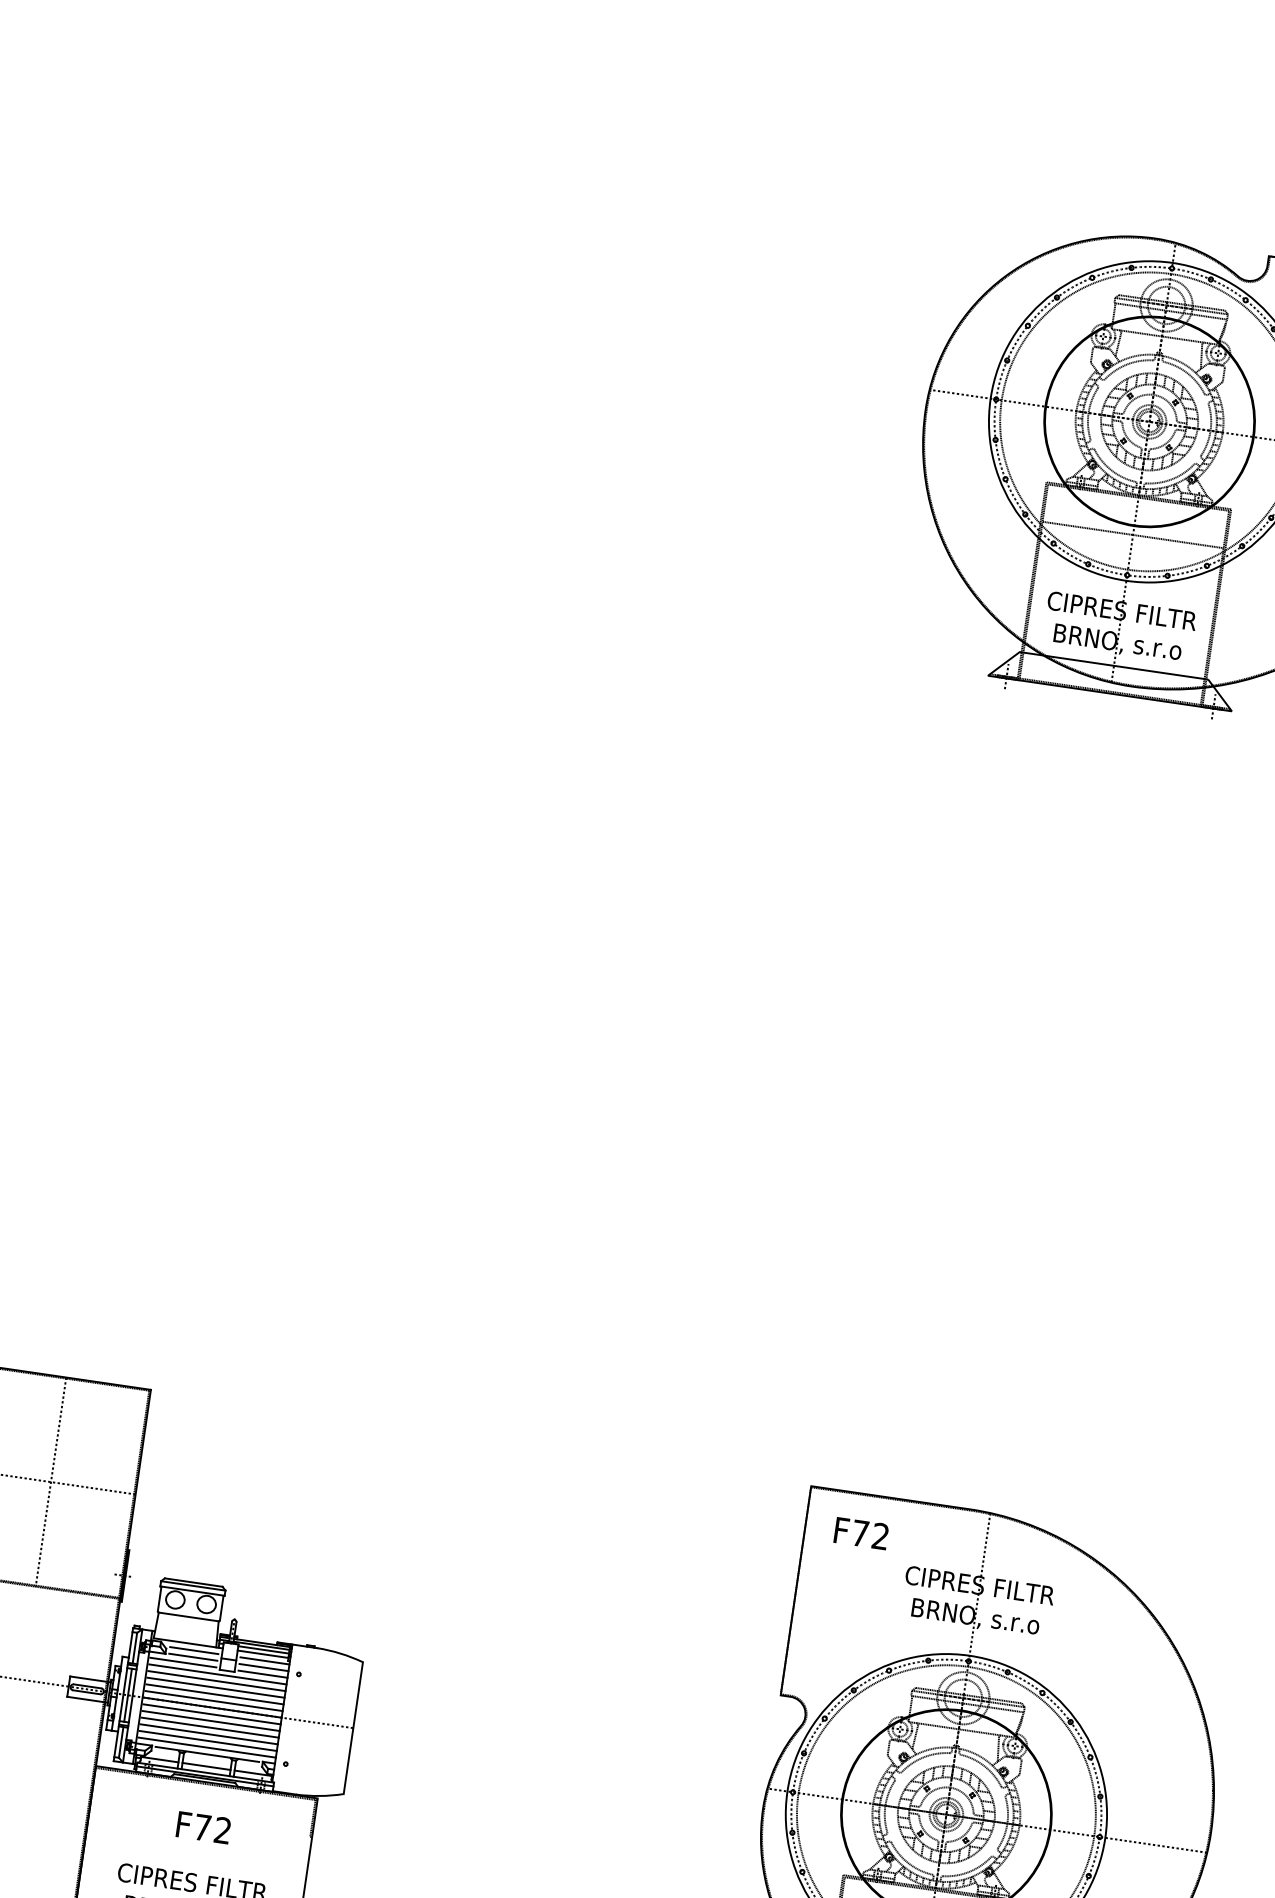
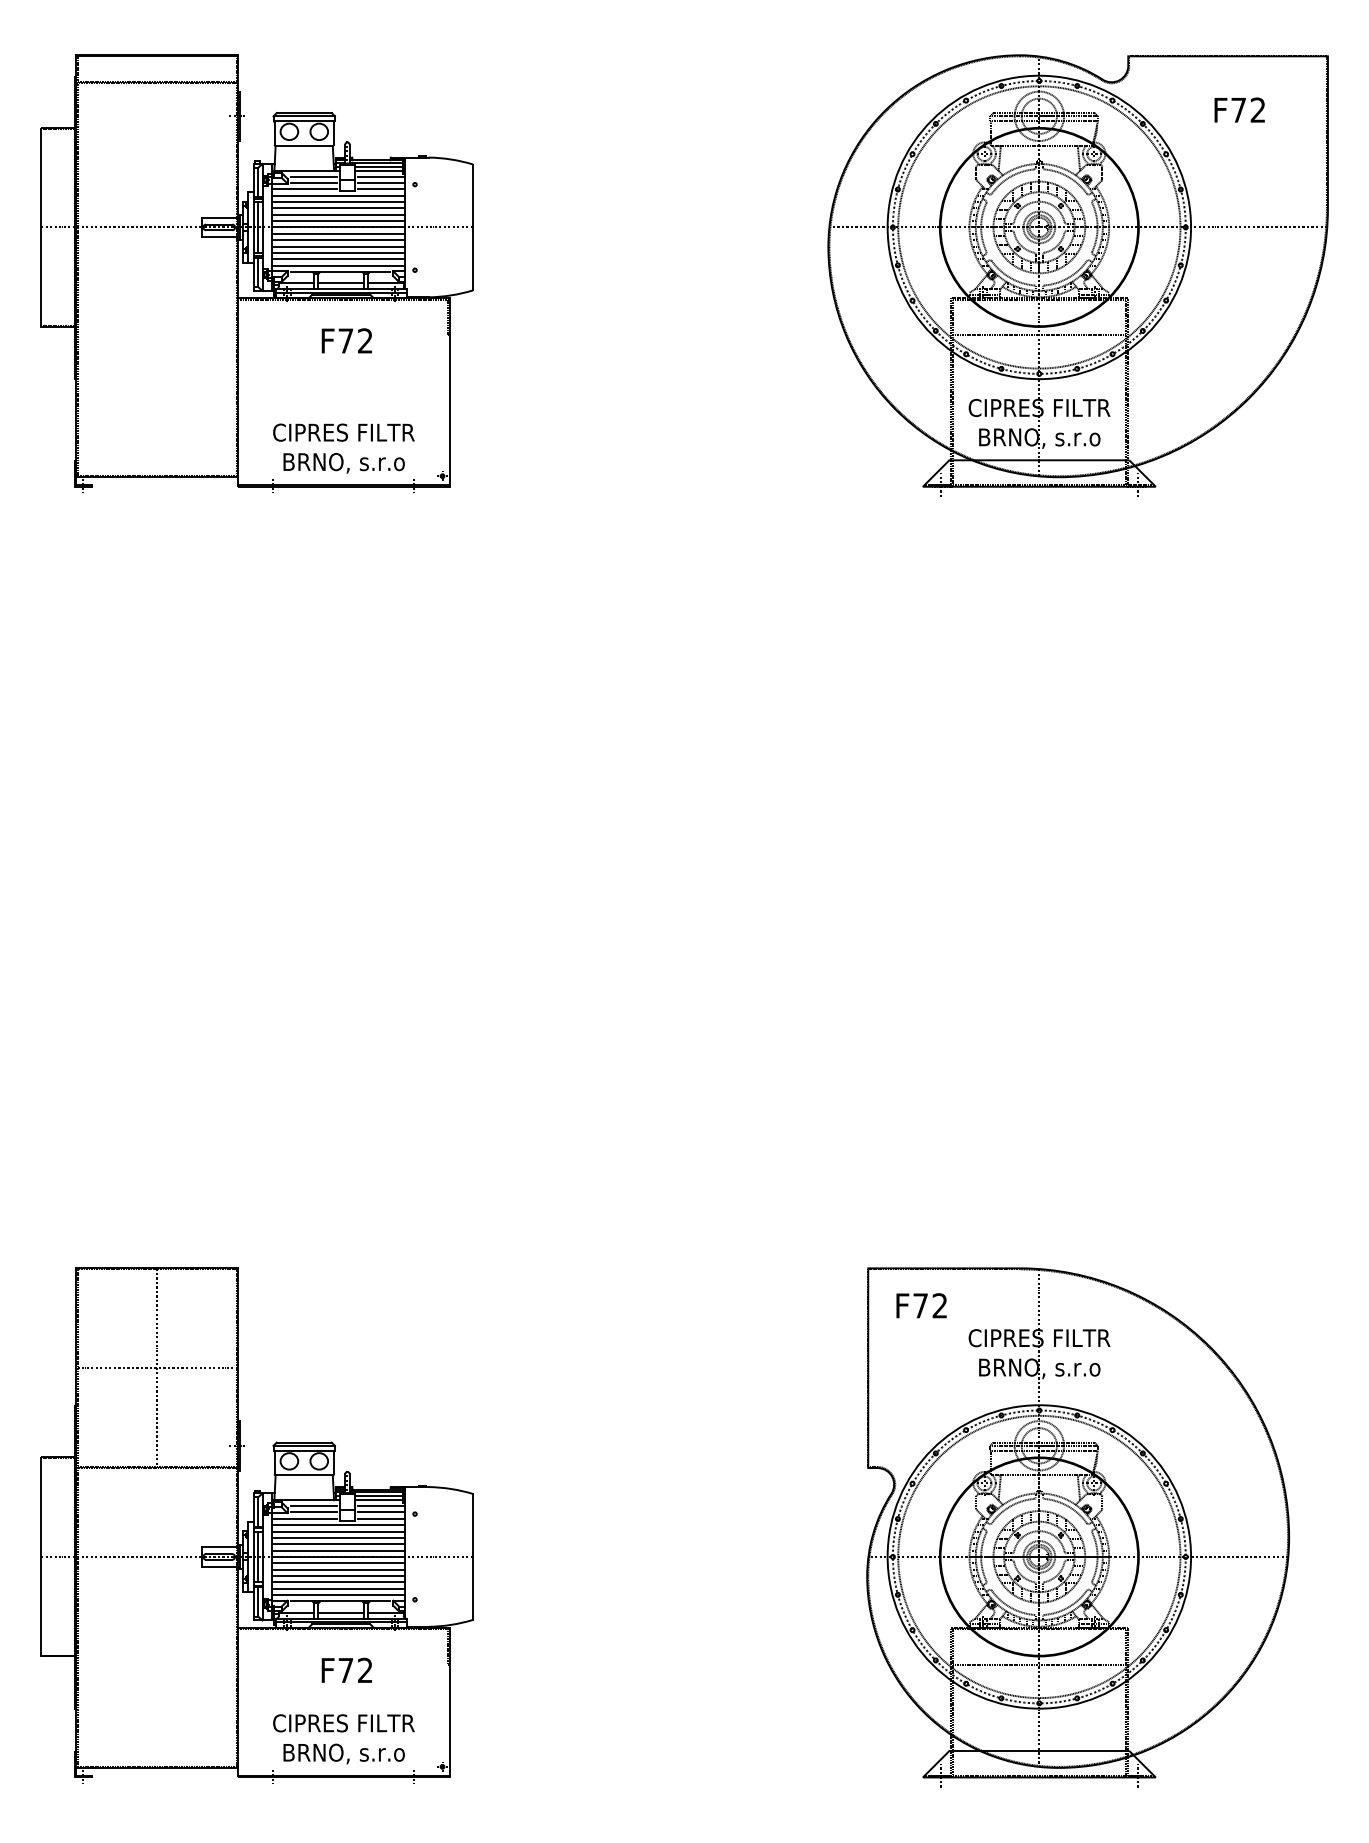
part: (322, 350) -> (256, 273), added

